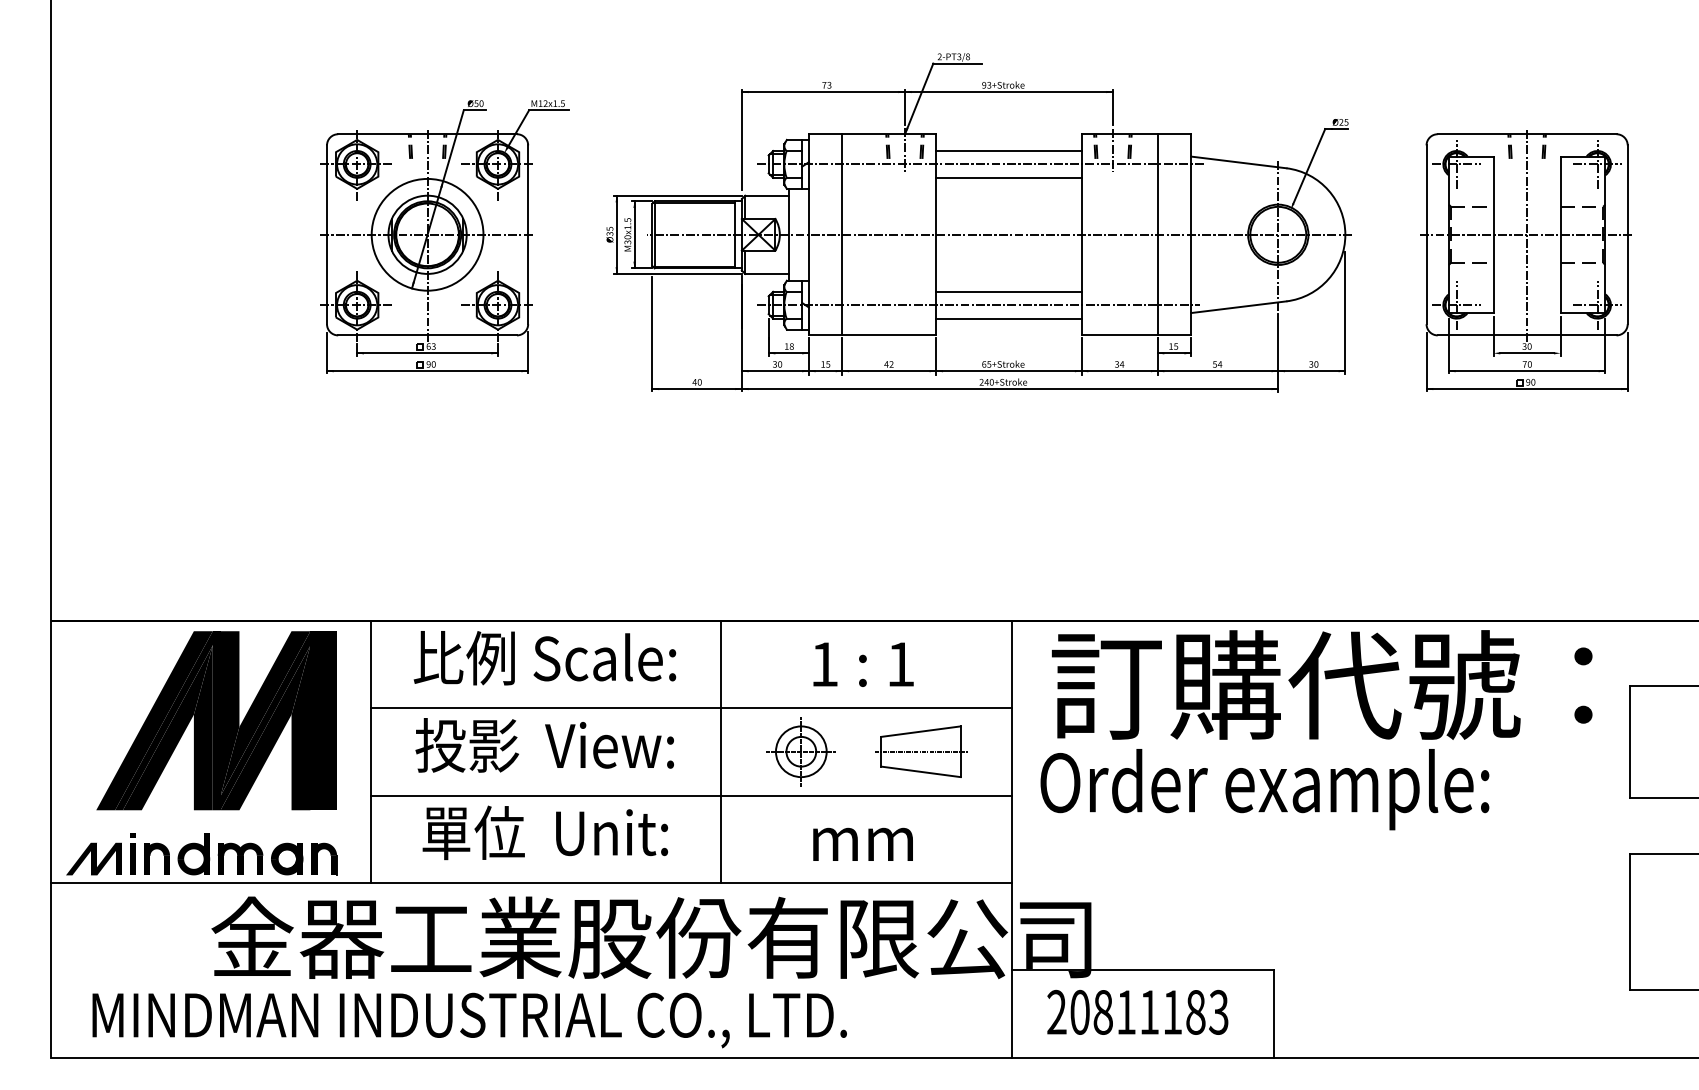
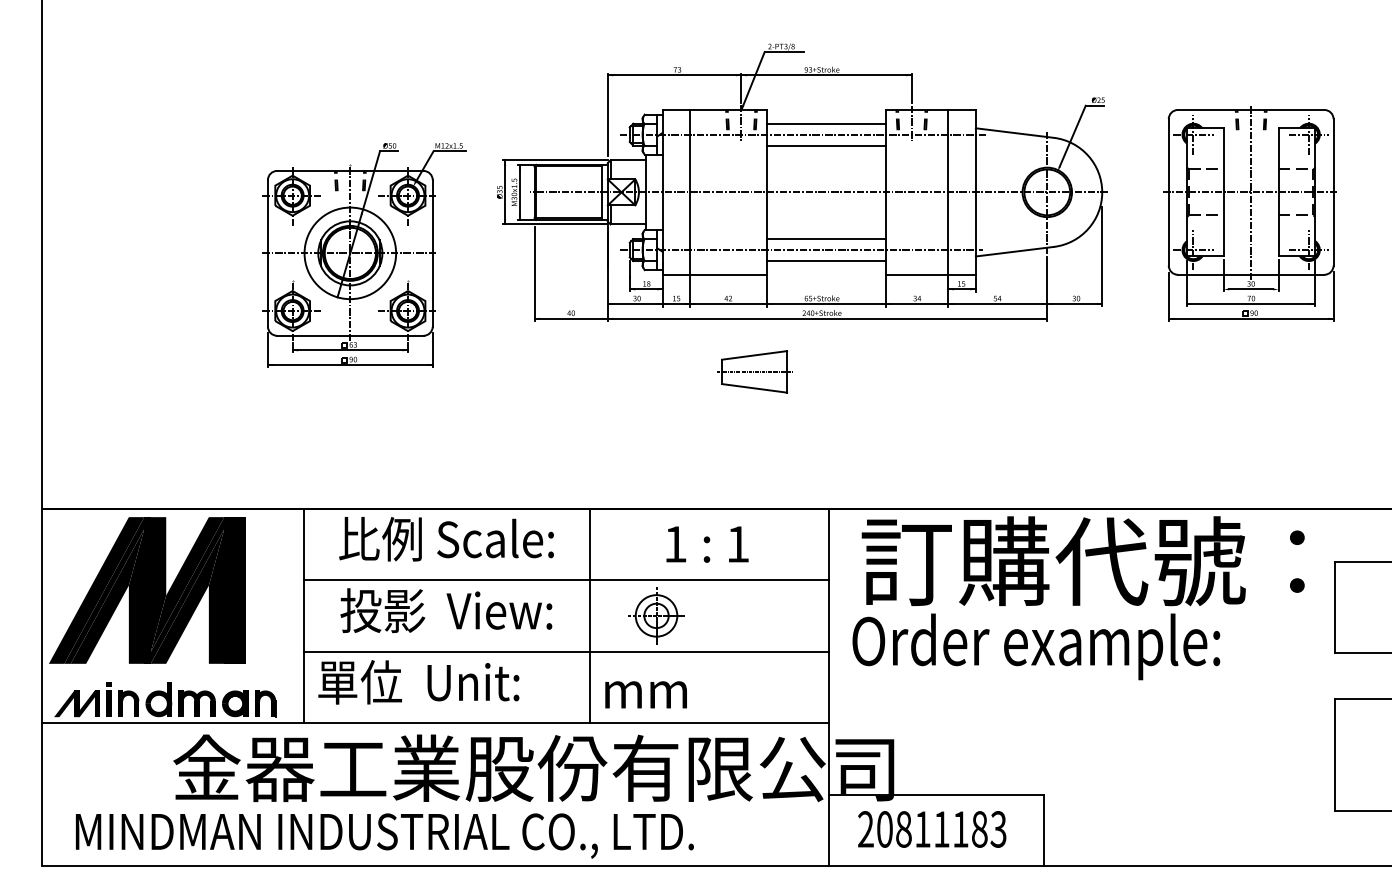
part: (444, 237) -> (364, 255), moved
part: (216, 720) -> (147, 590), moved
part: (920, 751) -> (754, 371), moved
text: (544, 833) -> (418, 682), moved
text: (862, 844) -> (645, 694), moved

